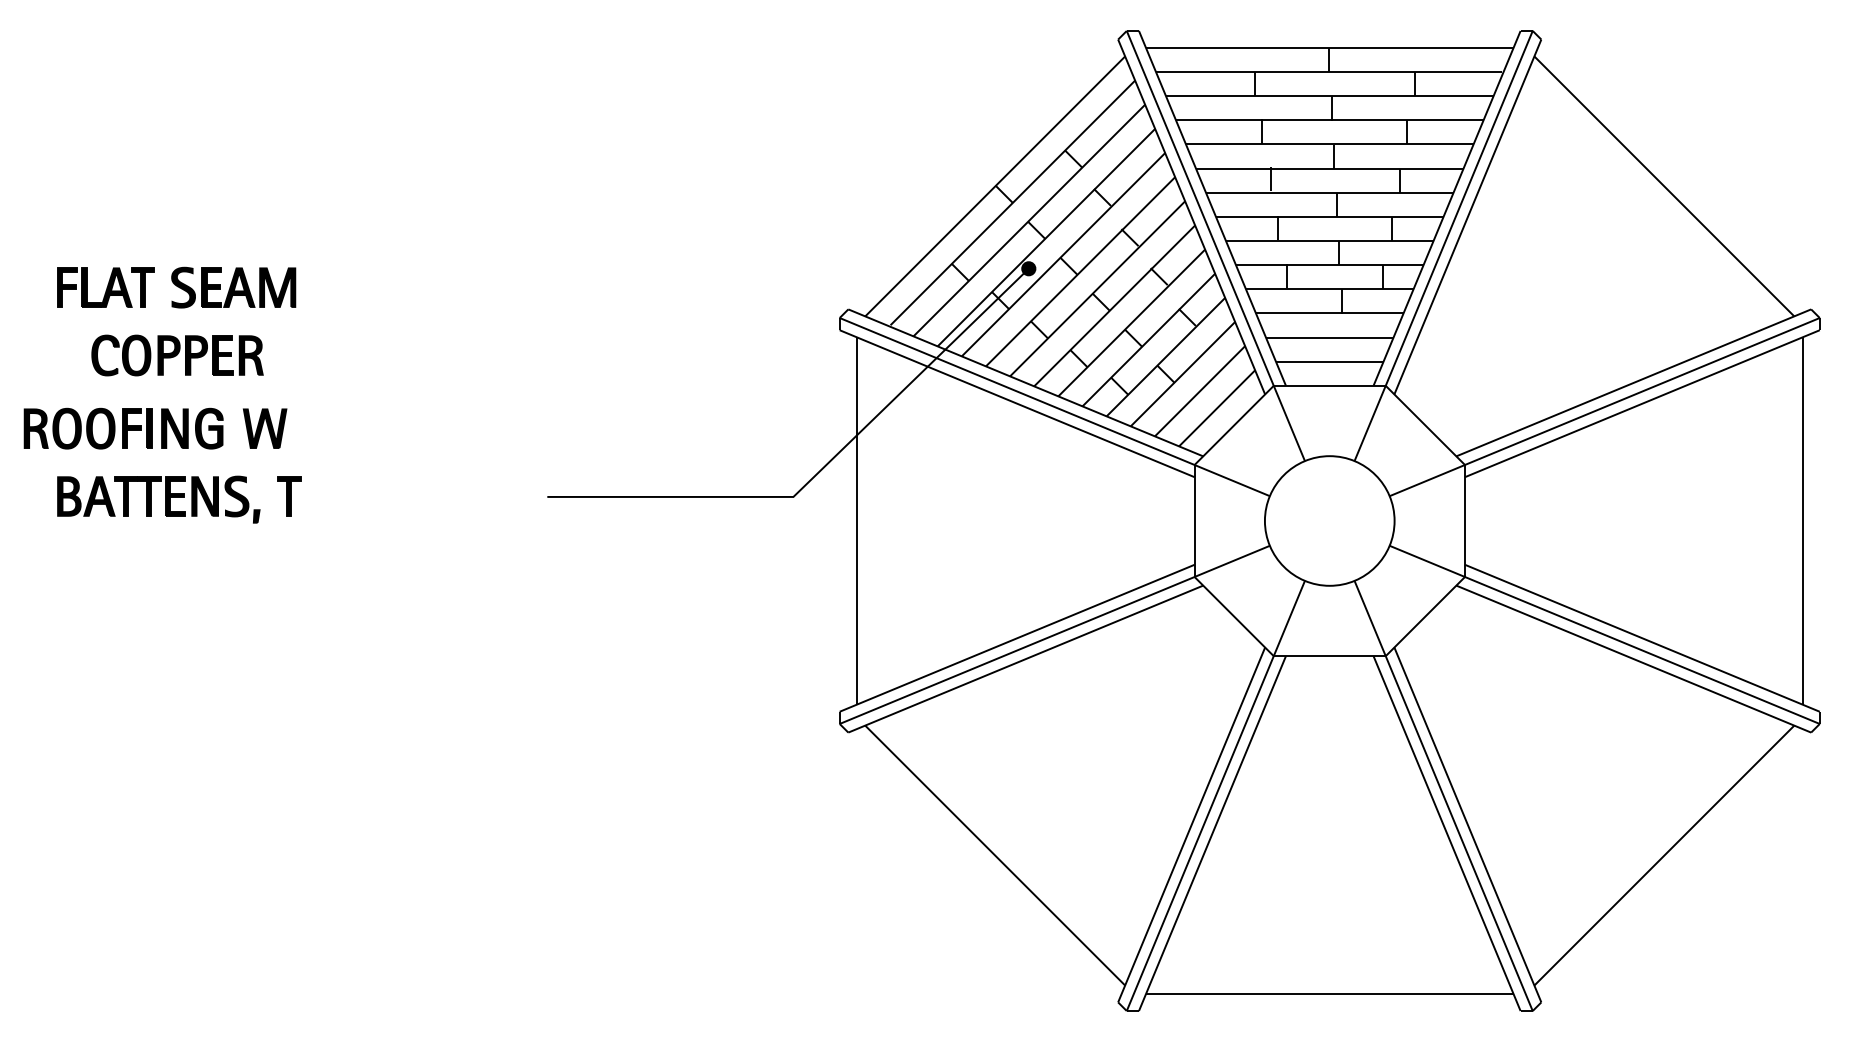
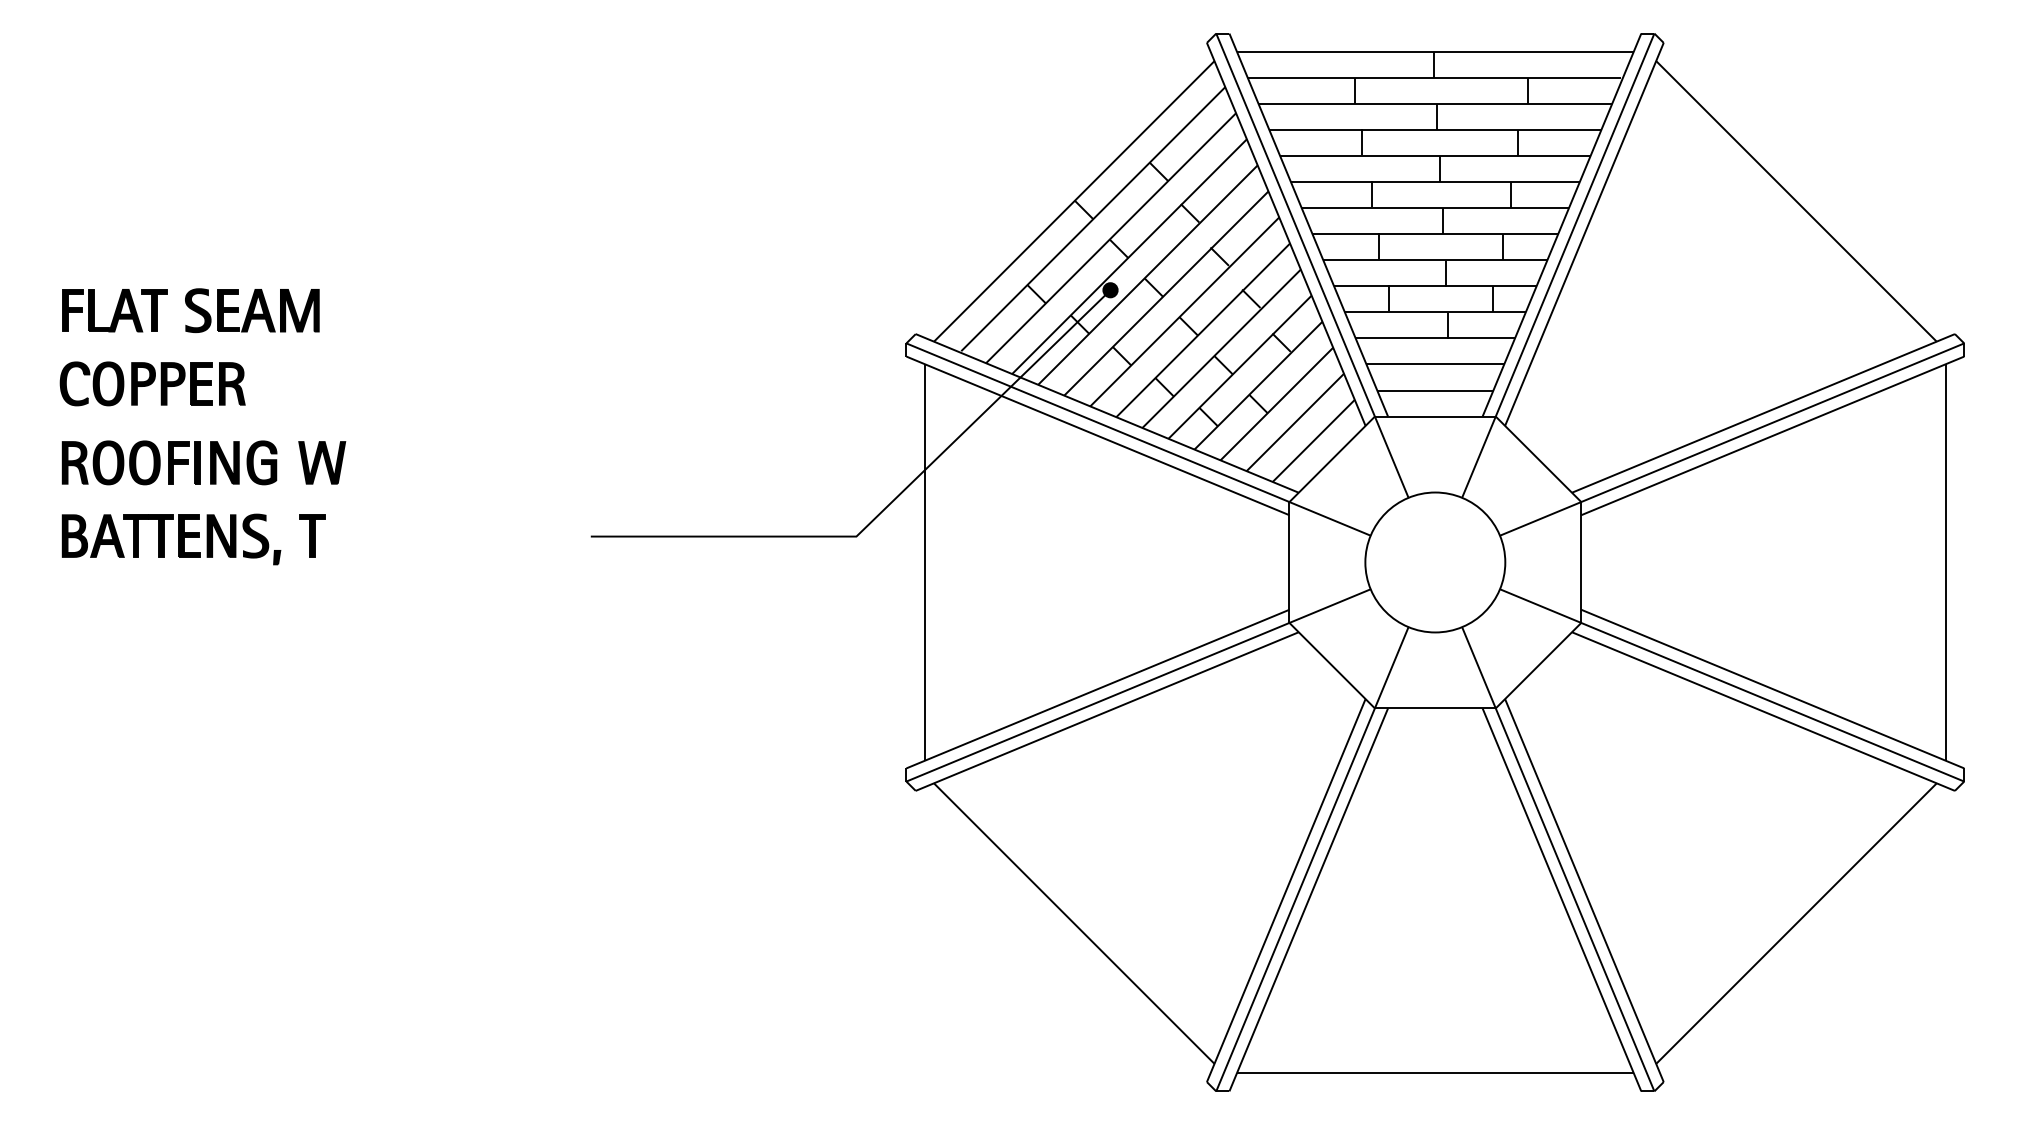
part: (177, 355) -> (152, 383), moved
part: (155, 428) -> (203, 462), moved

